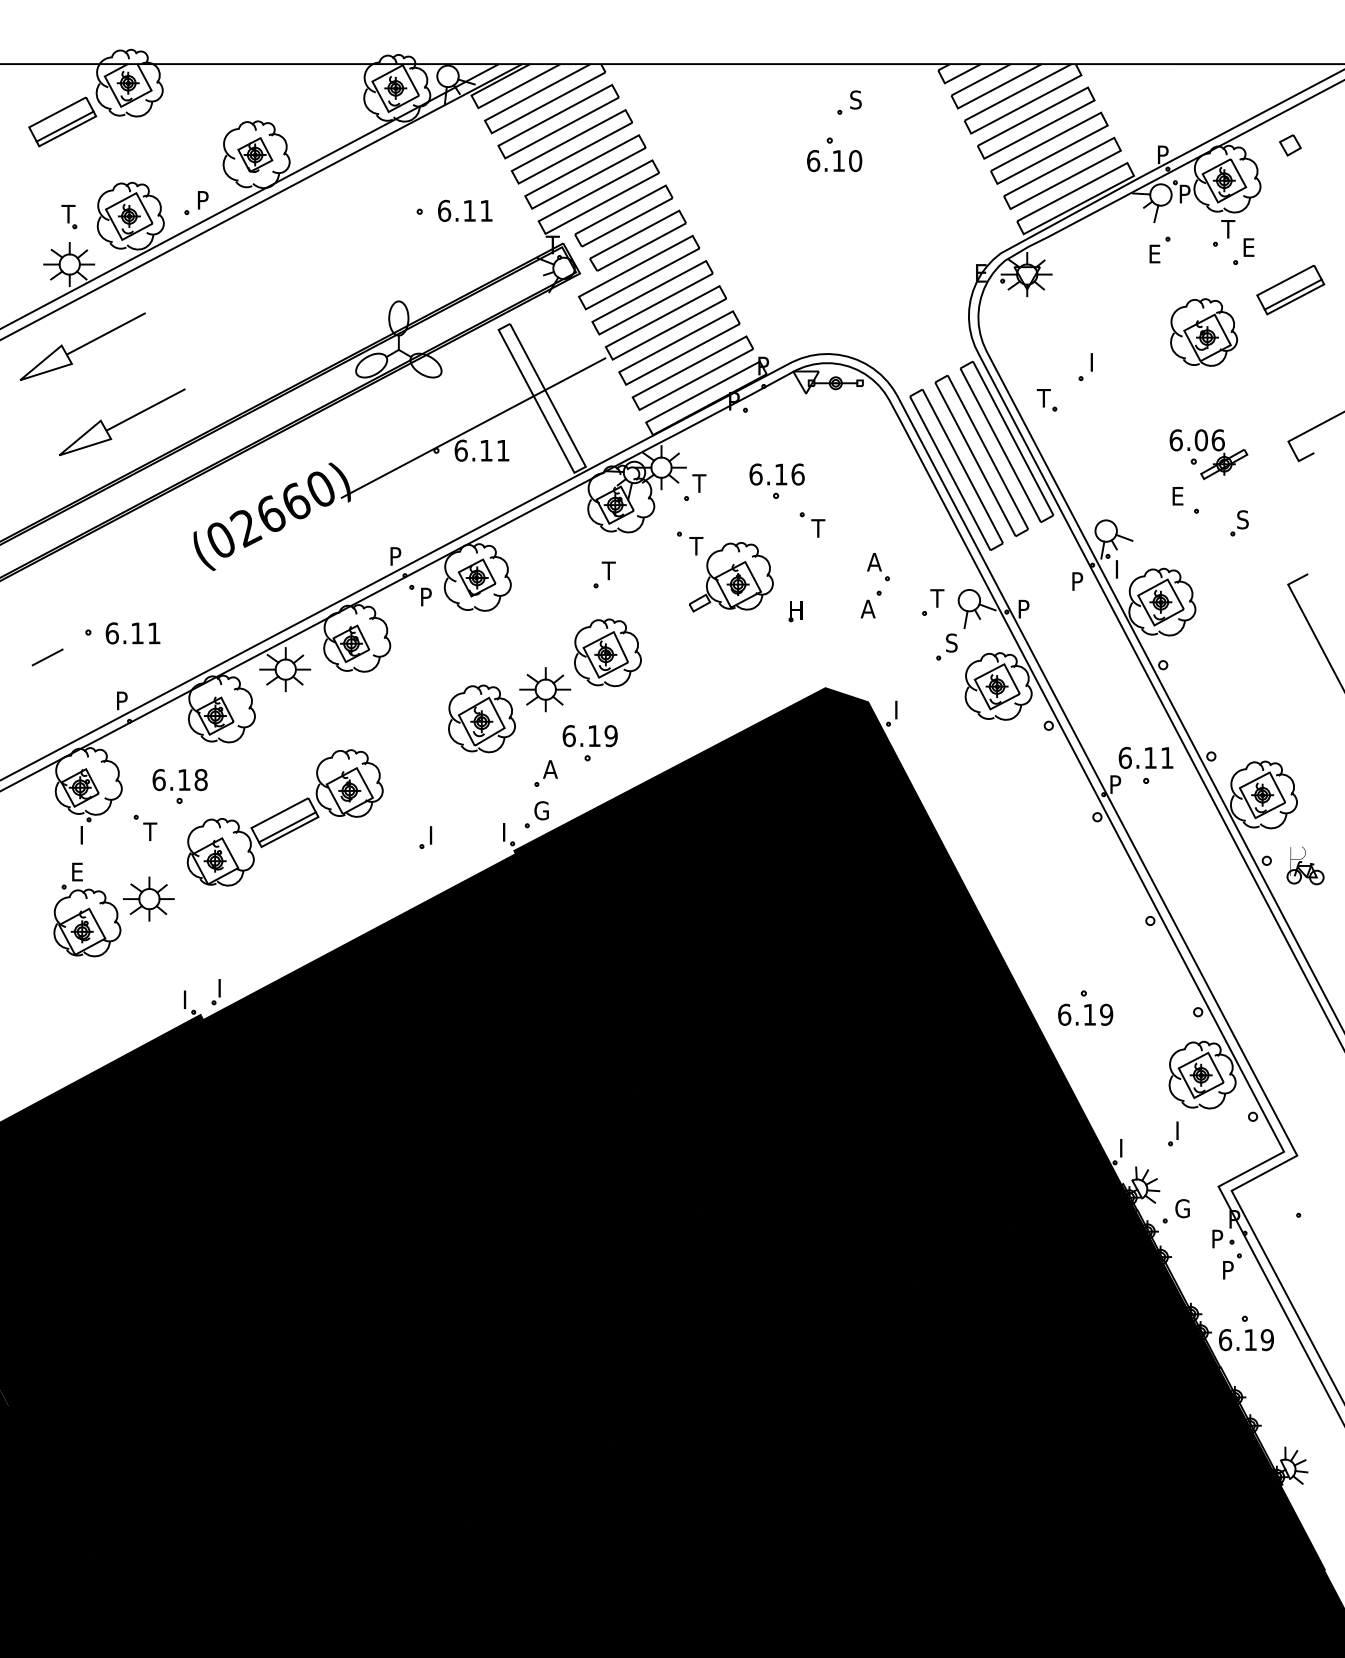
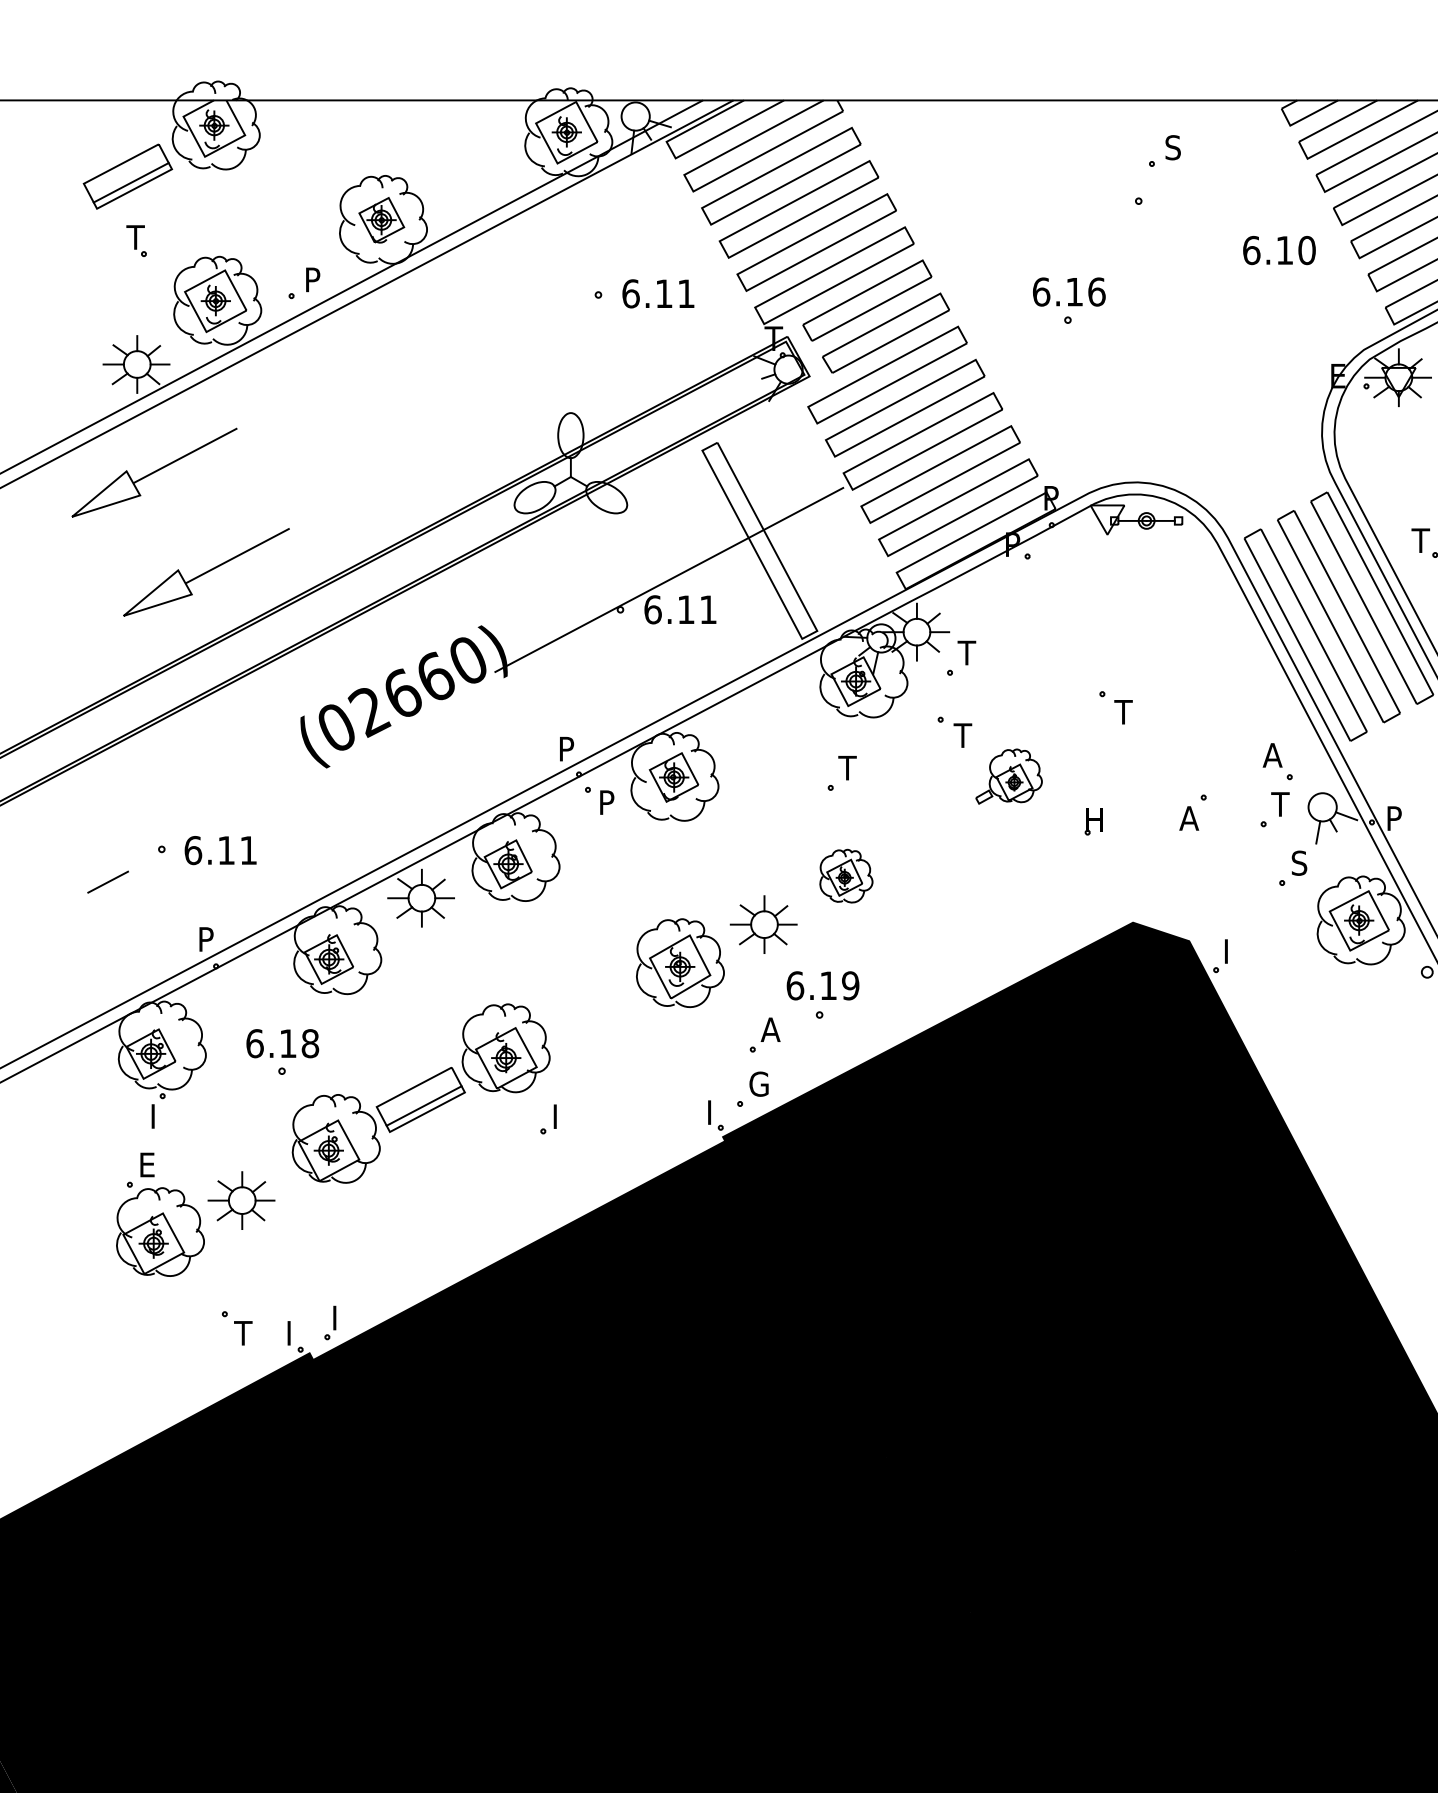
text: (834, 161) -> (1279, 251), moved
part: (69, 216) -> (136, 240), moved
part: (776, 480) -> (1068, 299), moved
part: (878, 567) -> (1277, 762), moved
part: (731, 577) -> (1009, 776), size x0.6
part: (607, 652) -> (845, 875), size x0.6
part: (145, 827) -> (237, 1327), moved
part: (425, 837) -> (548, 1119), moved

